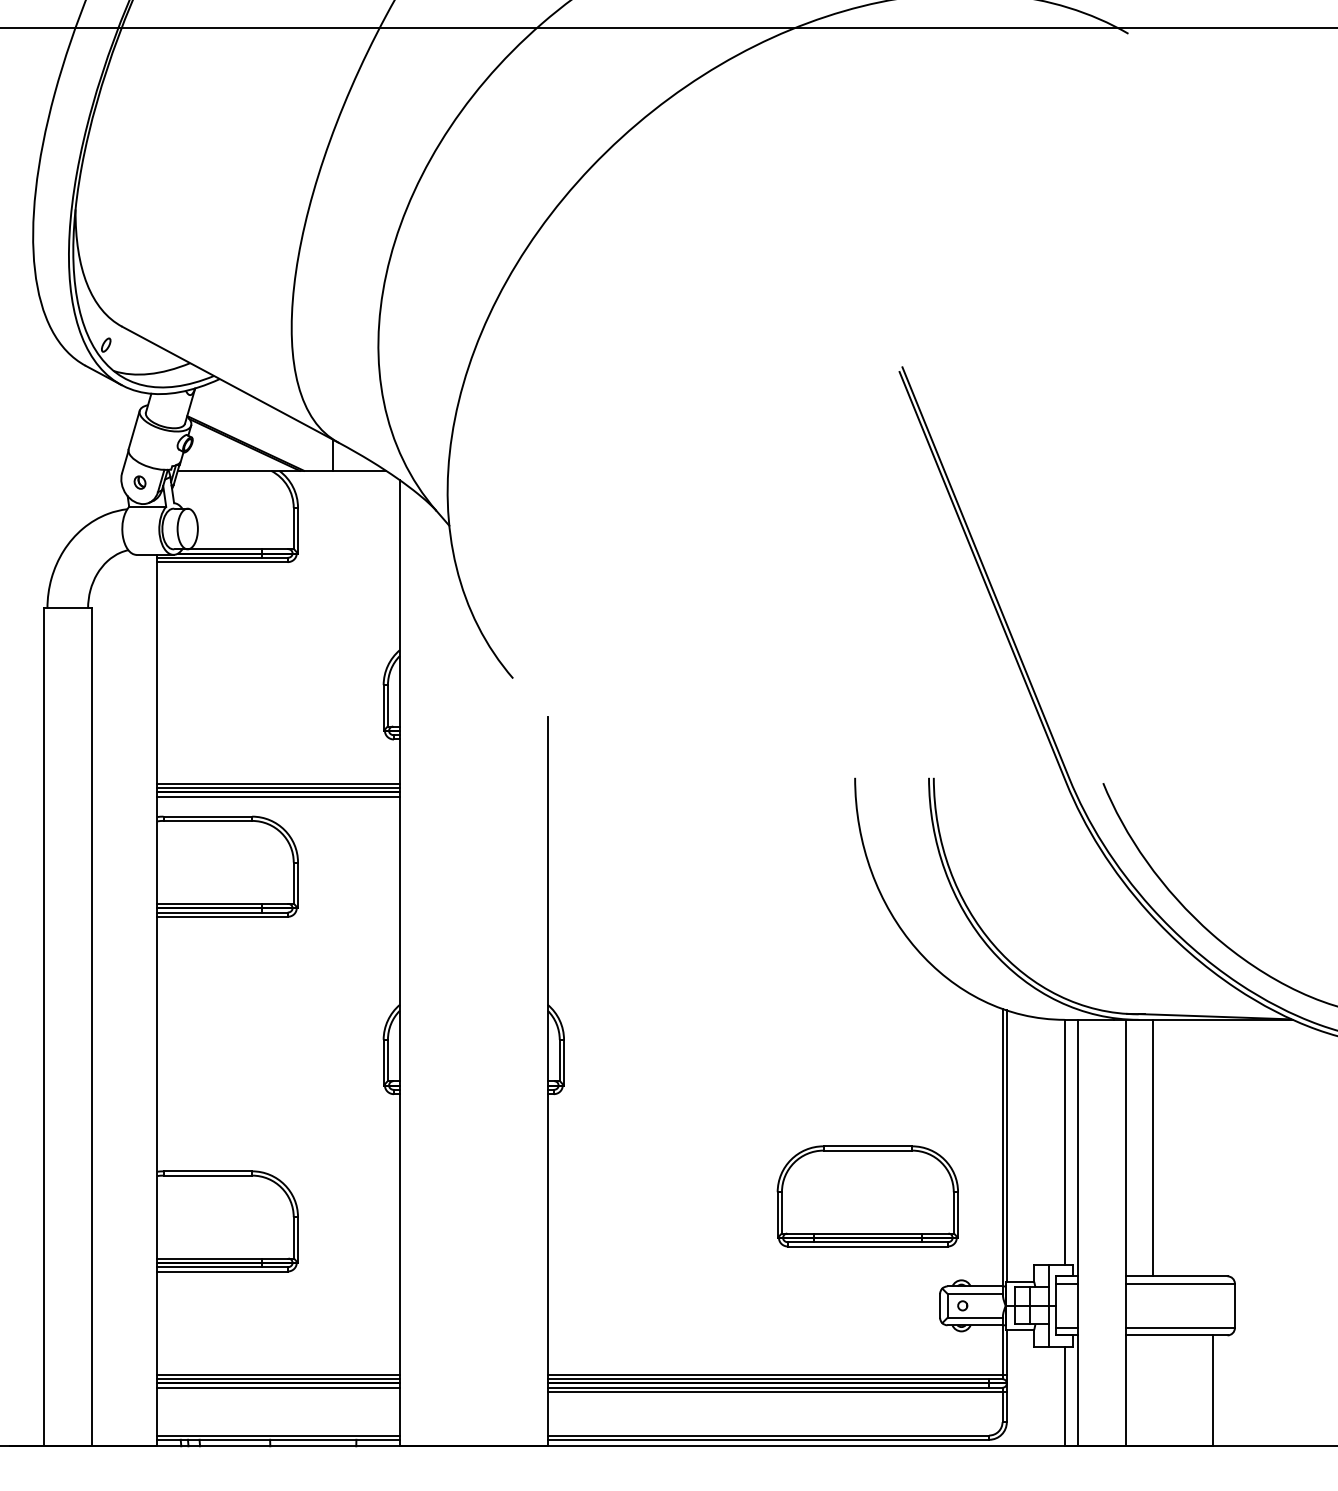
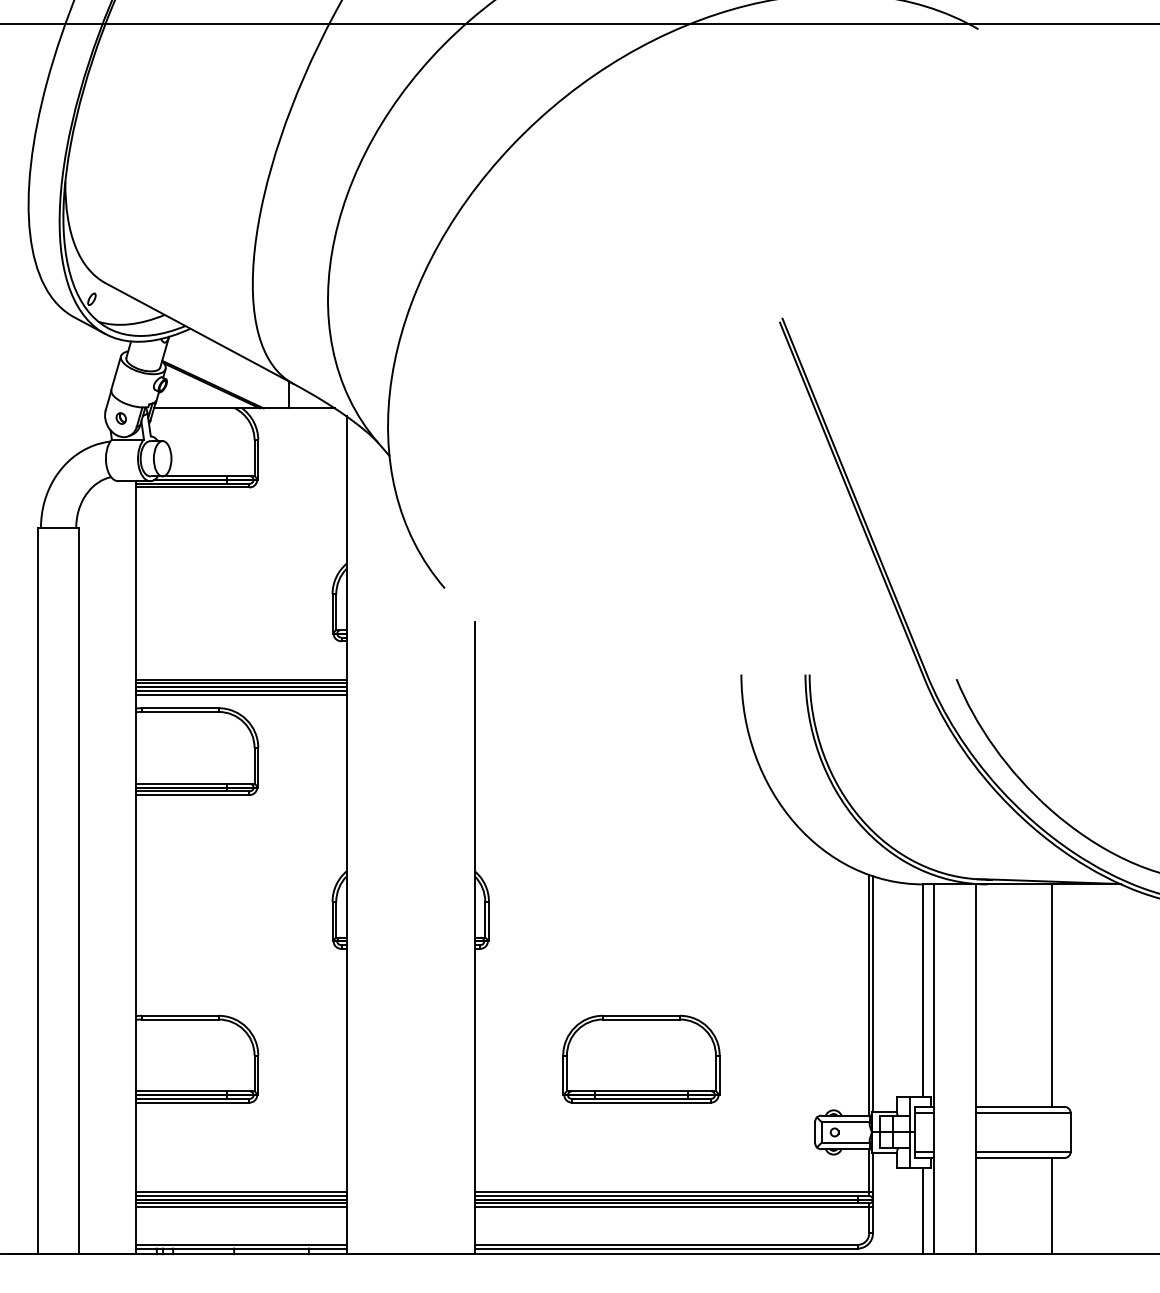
line: (278, 800) -> (241, 694), added
line: (1152, 1147) -> (1051, 995), moved
part: (867, 1196) -> (641, 1059), moved
line: (278, 1392) -> (241, 1207), added

